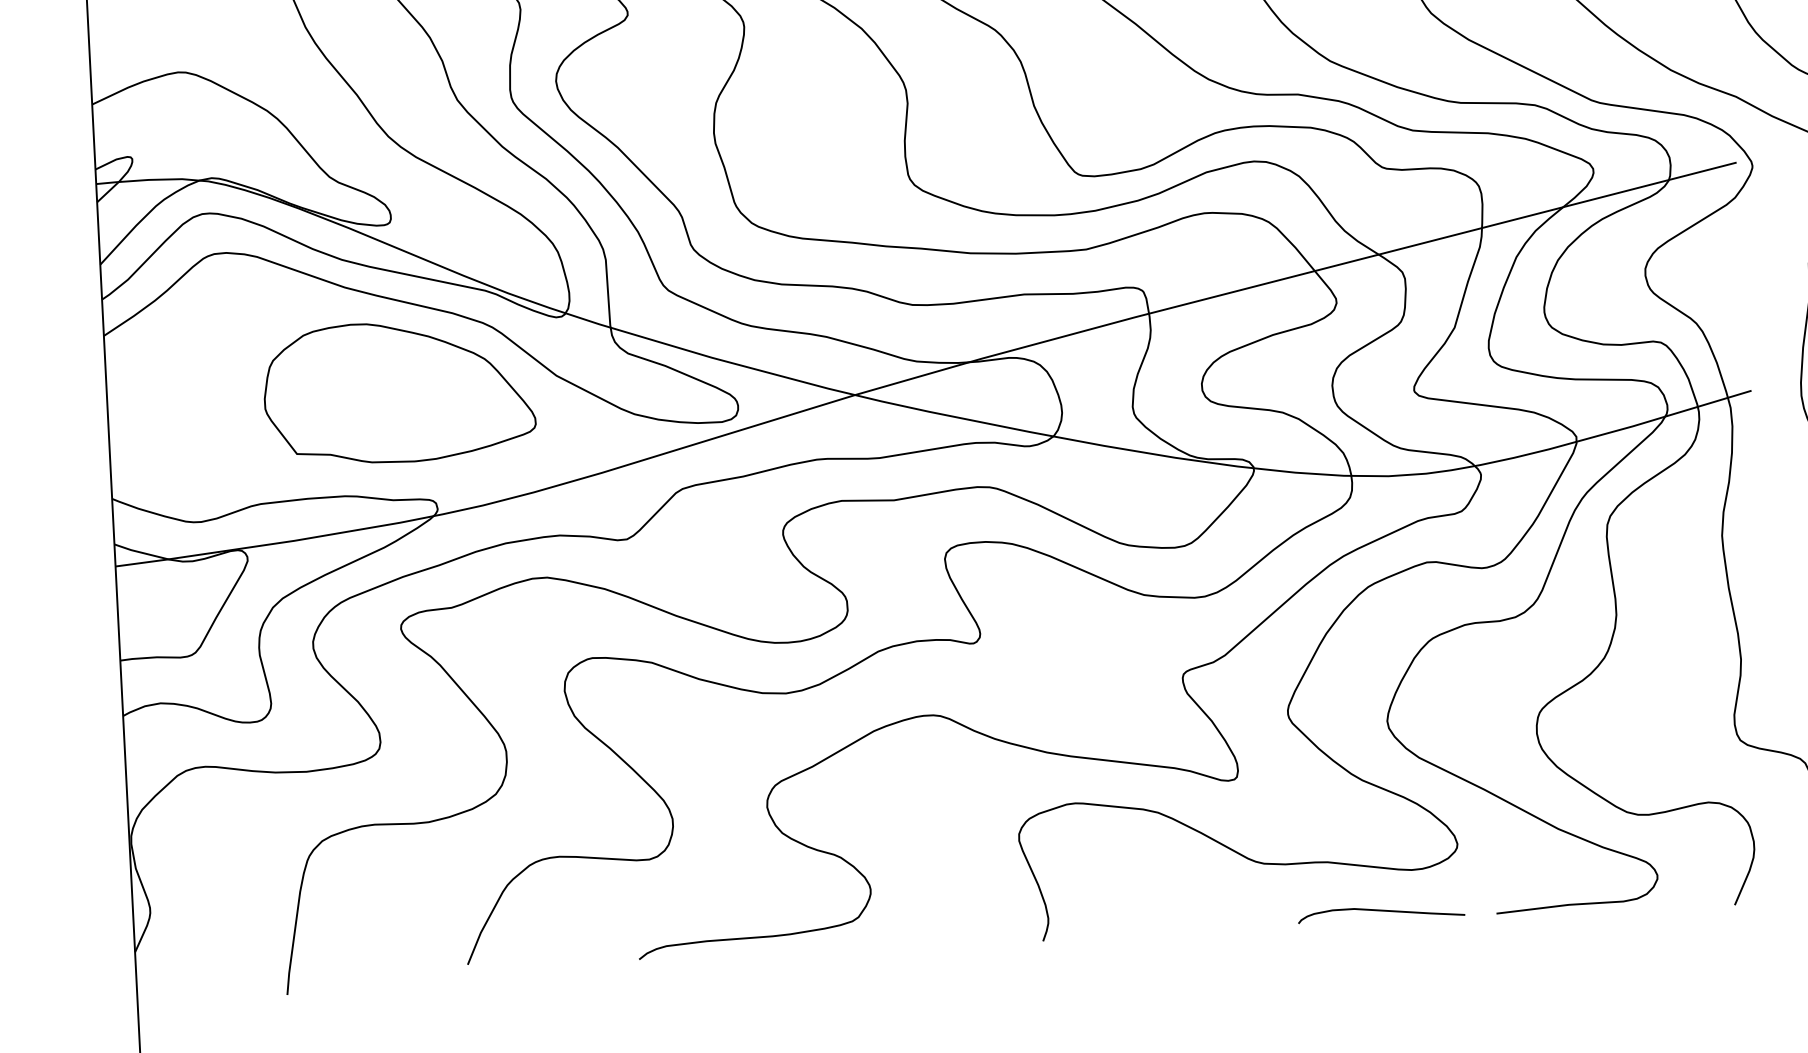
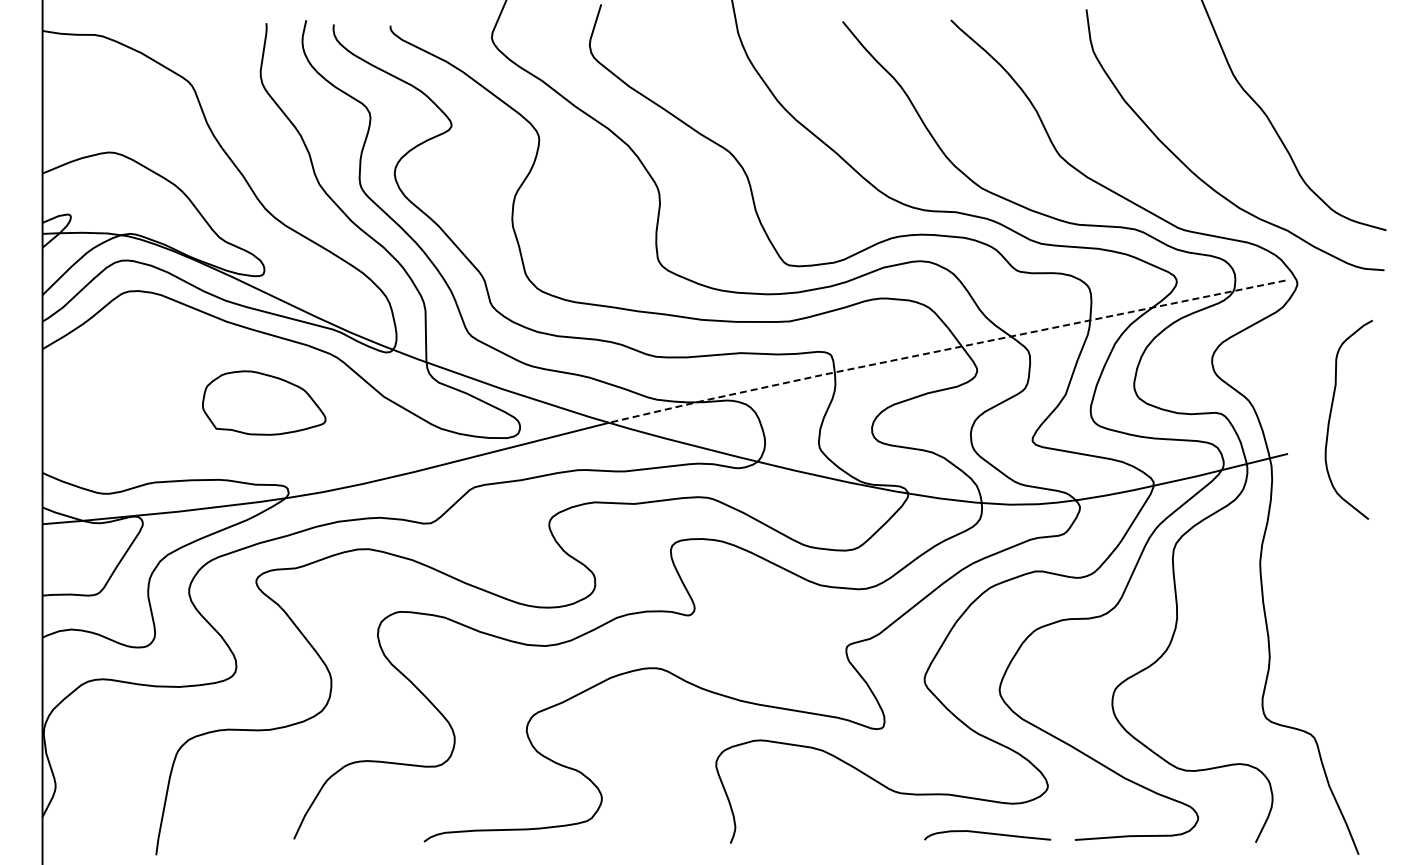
line: (1293, 276) -> (945, 349), solid -> dashed
part: (399, 391) -> (264, 402), size x0.6

